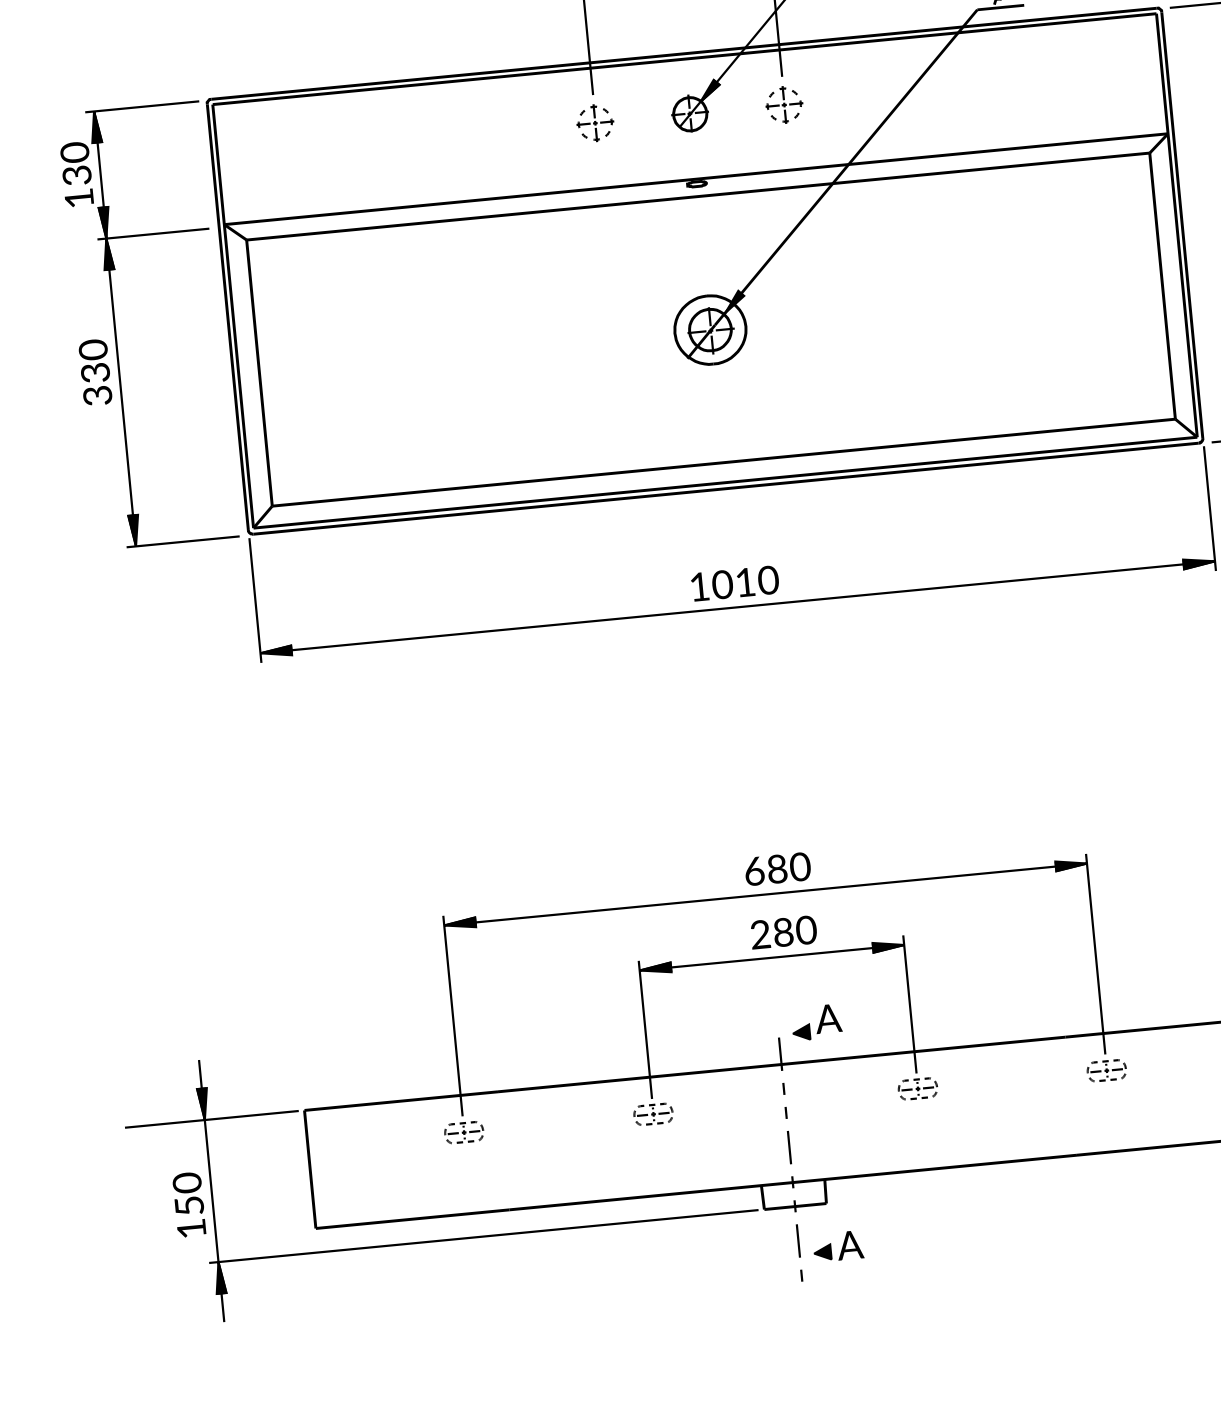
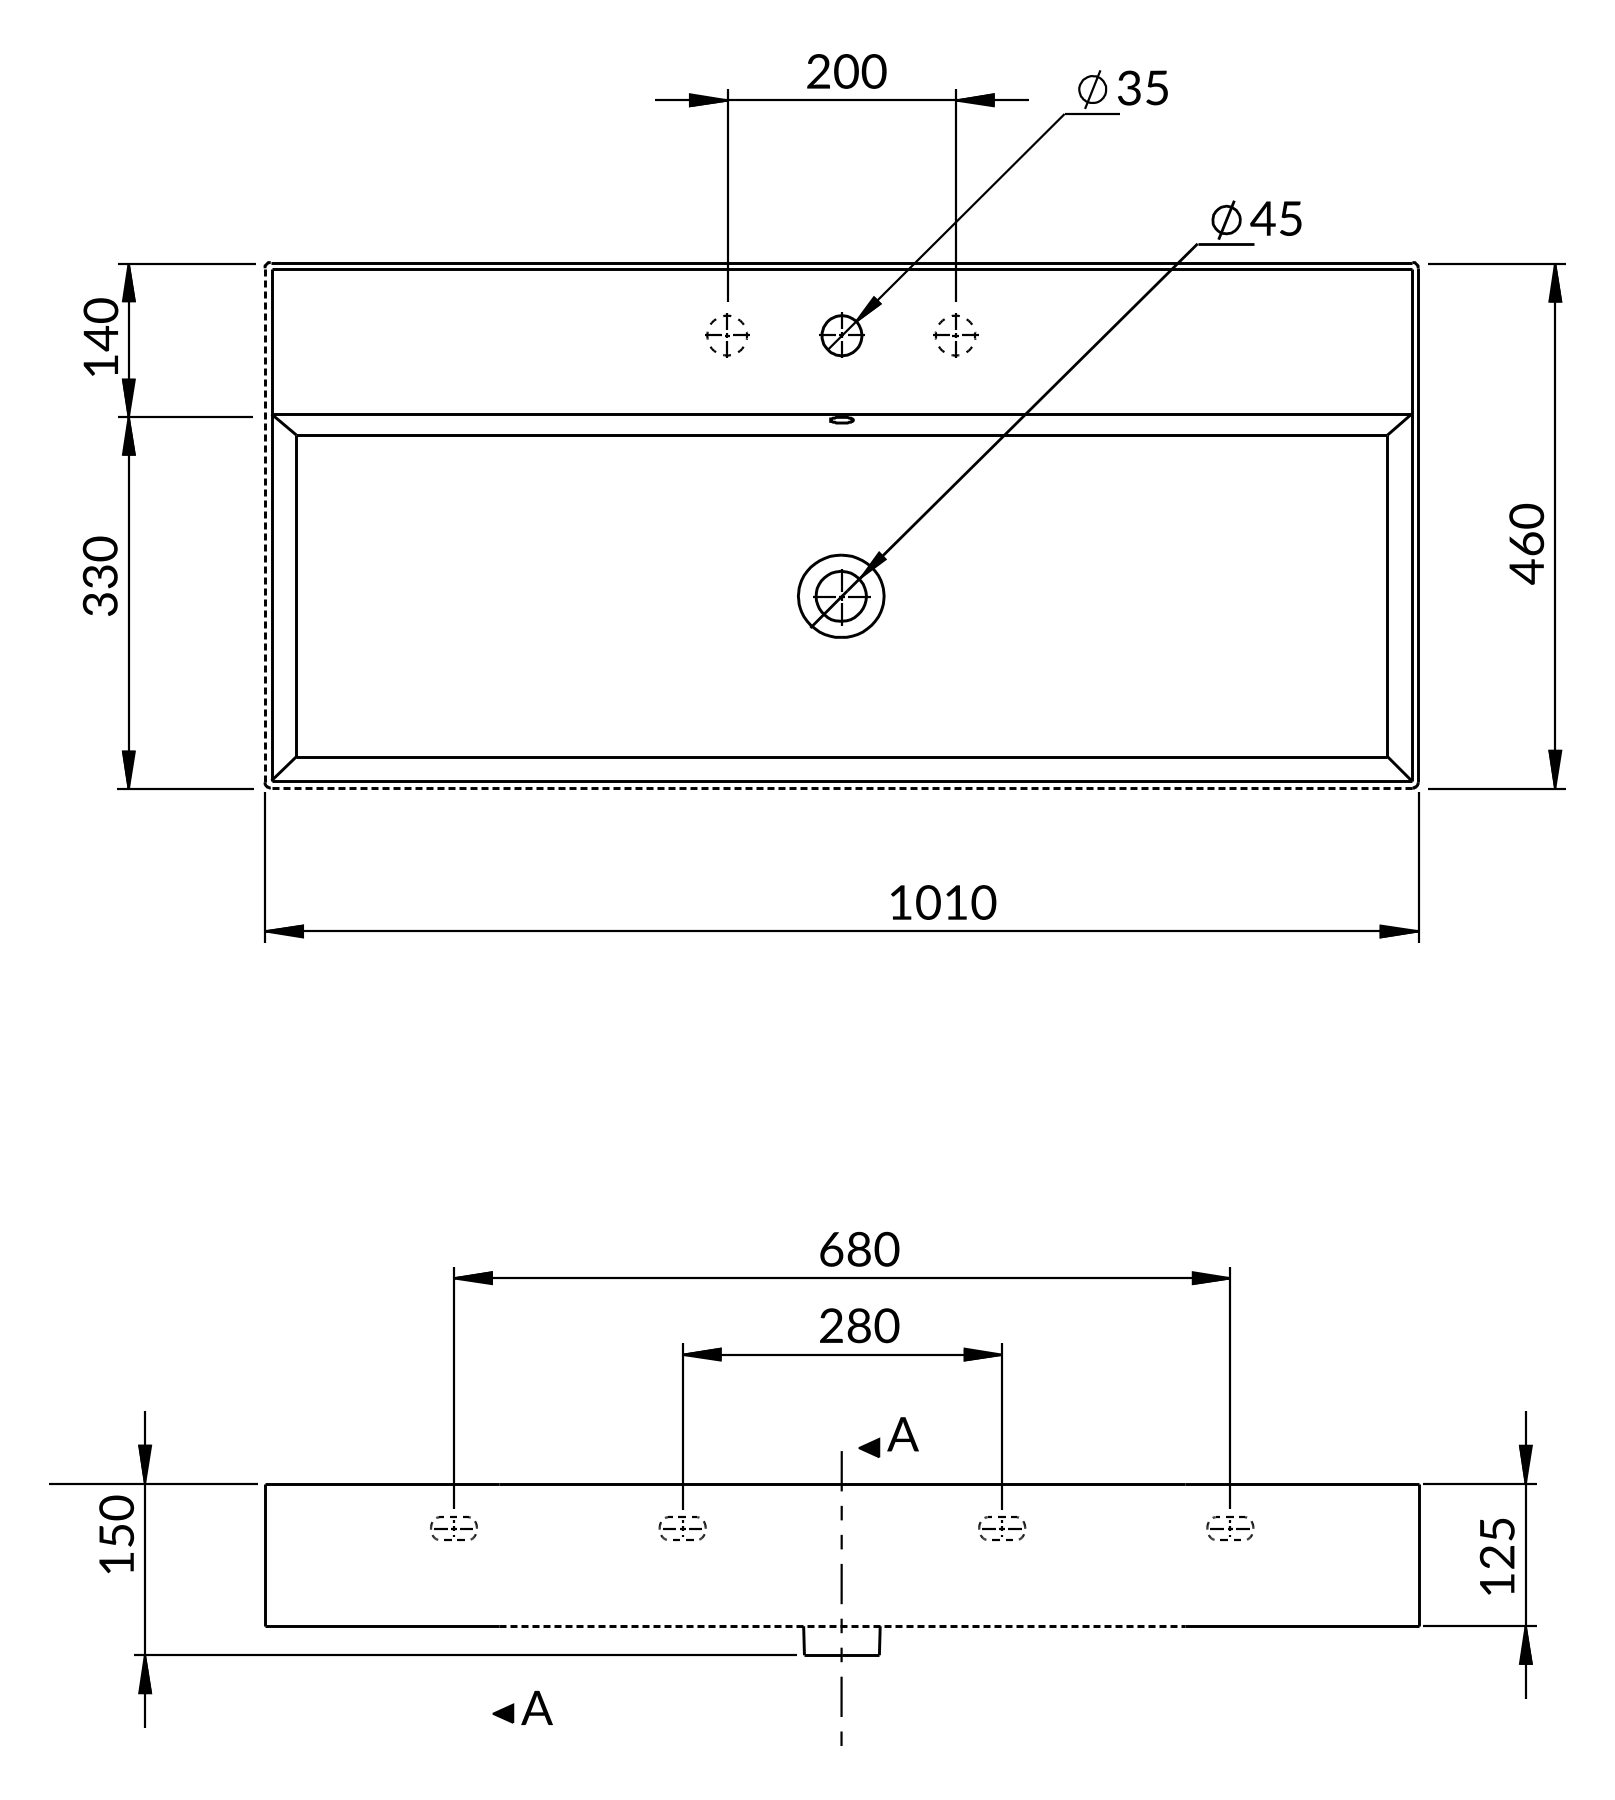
text: (76, 175) -> (100, 338), 130 -> 140
line: (228, 316) -> (265, 524), solid -> dashed
line: (725, 489) -> (841, 788), solid -> dashed
text: (735, 583) -> (943, 902), moved
line: (792, 1182) -> (841, 1626), solid -> dashed
text: (189, 1204) -> (116, 1534), moved
part: (838, 1246) -> (522, 1707), moved

